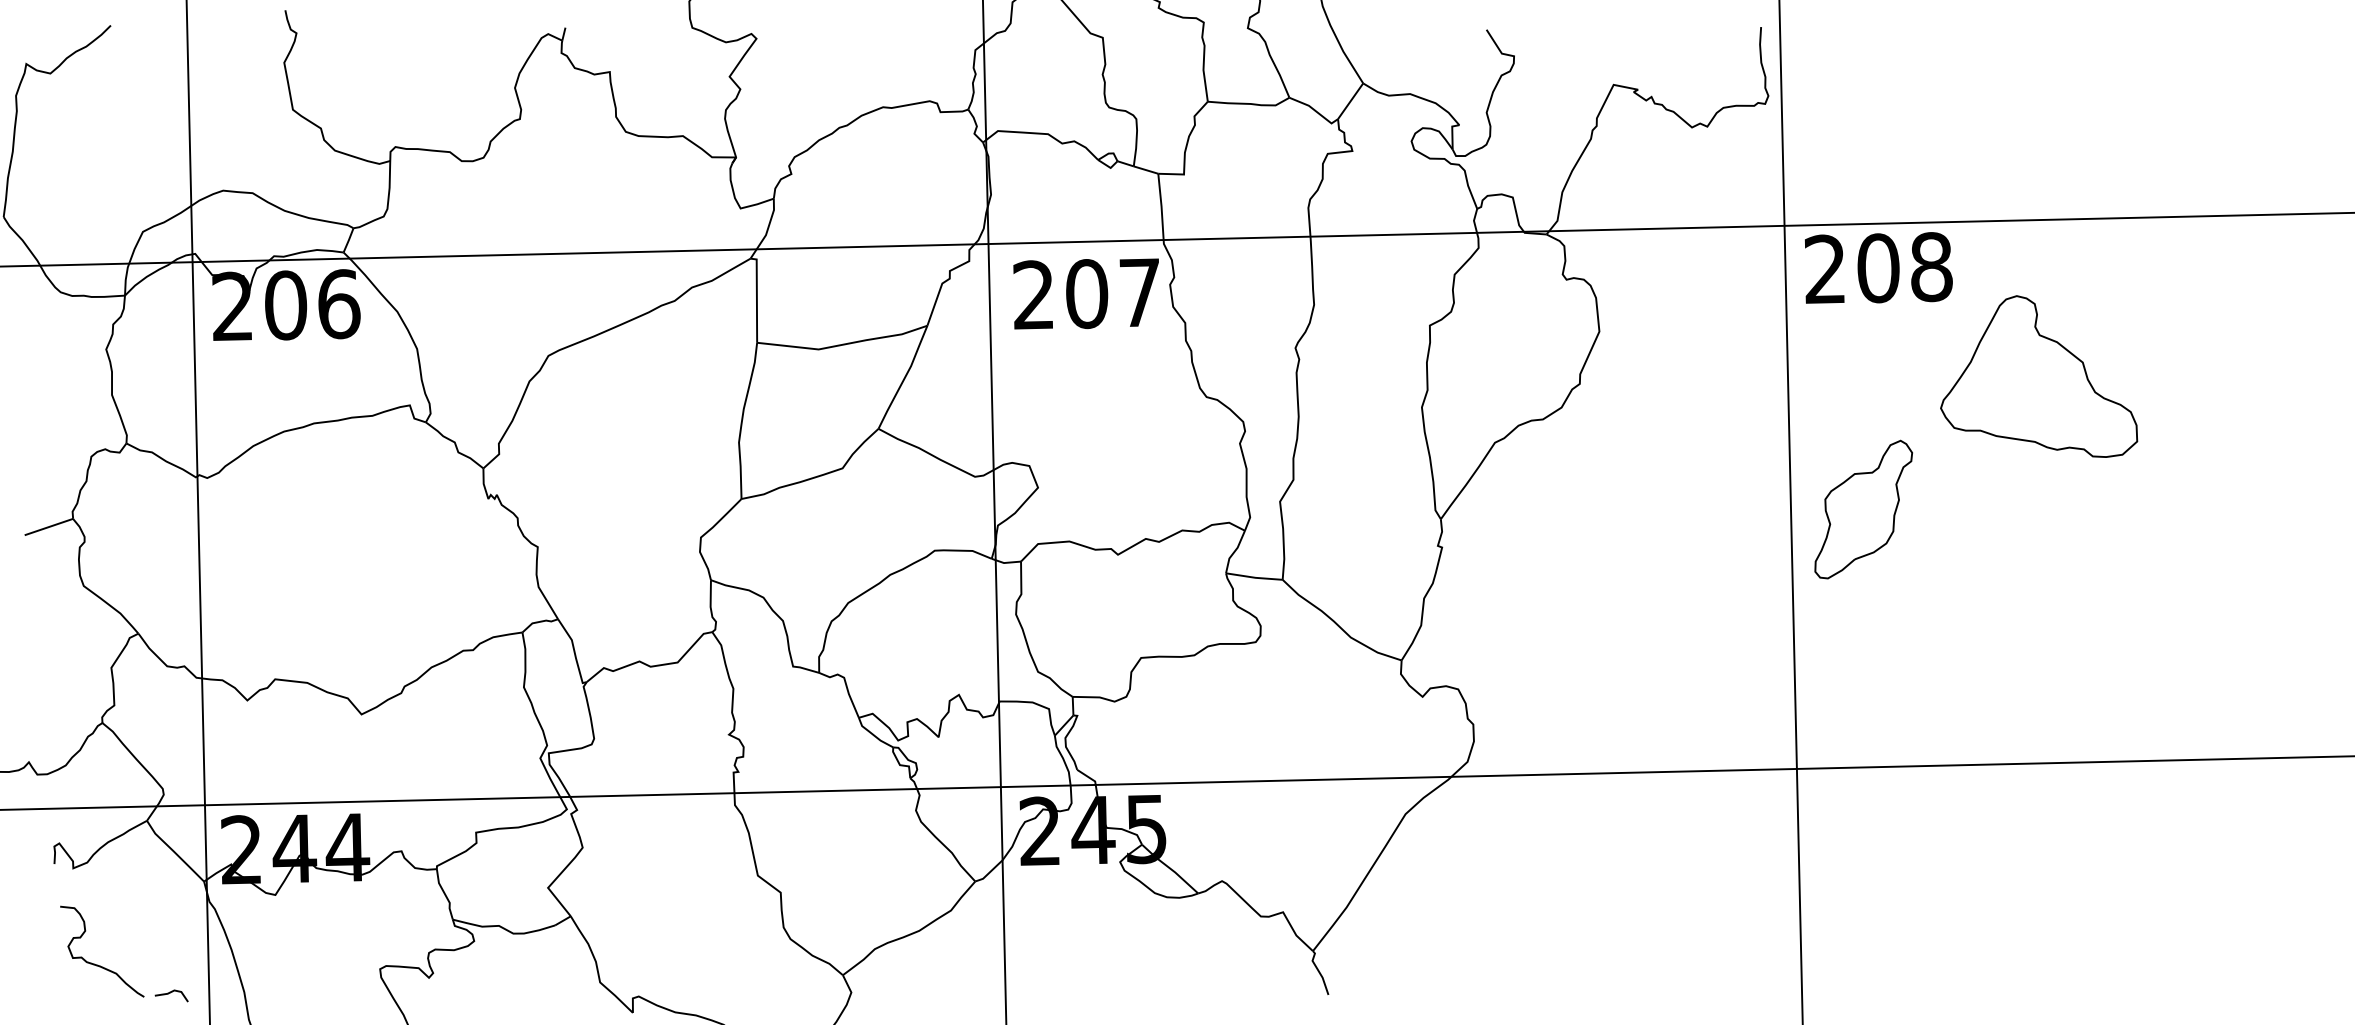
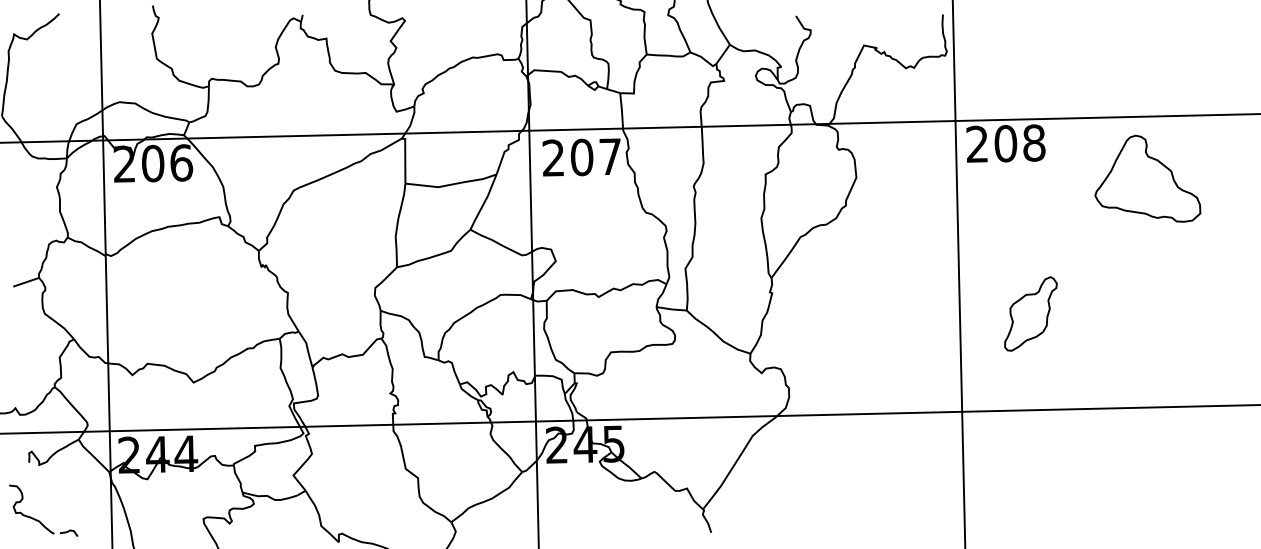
part: (2038, 376) -> (1147, 178), moved
part: (1862, 508) -> (1030, 313), moved
part: (116, 971) -> (39, 520), moved

